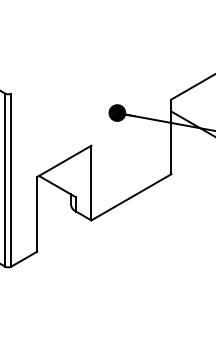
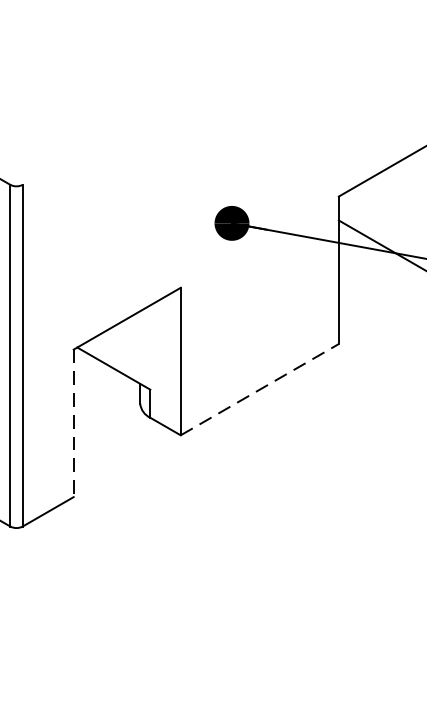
line: (131, 197) -> (259, 390), solid -> dashed
line: (37, 214) -> (74, 423), solid -> dashed

